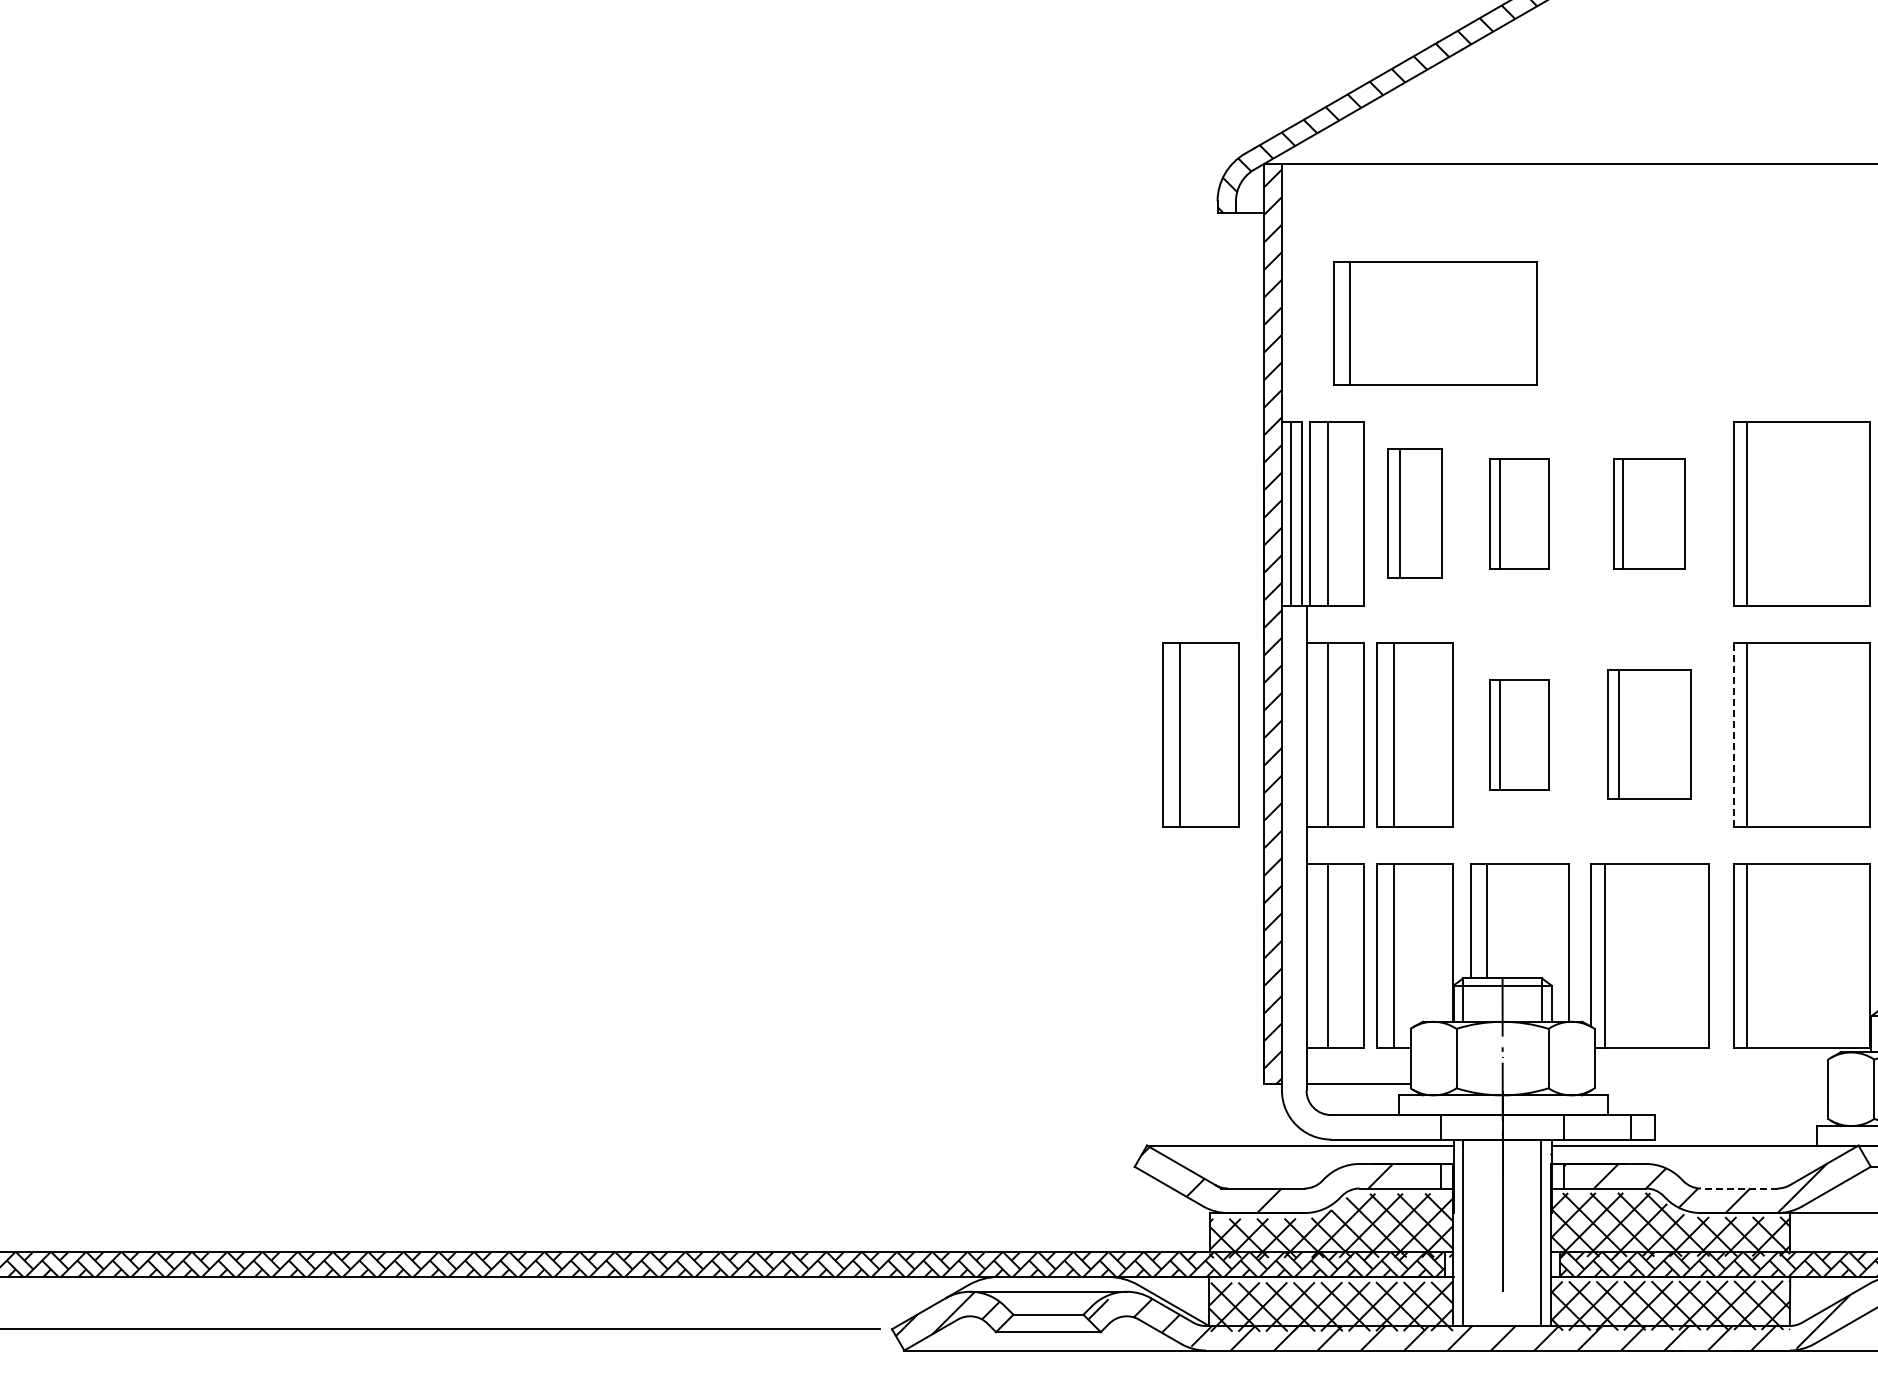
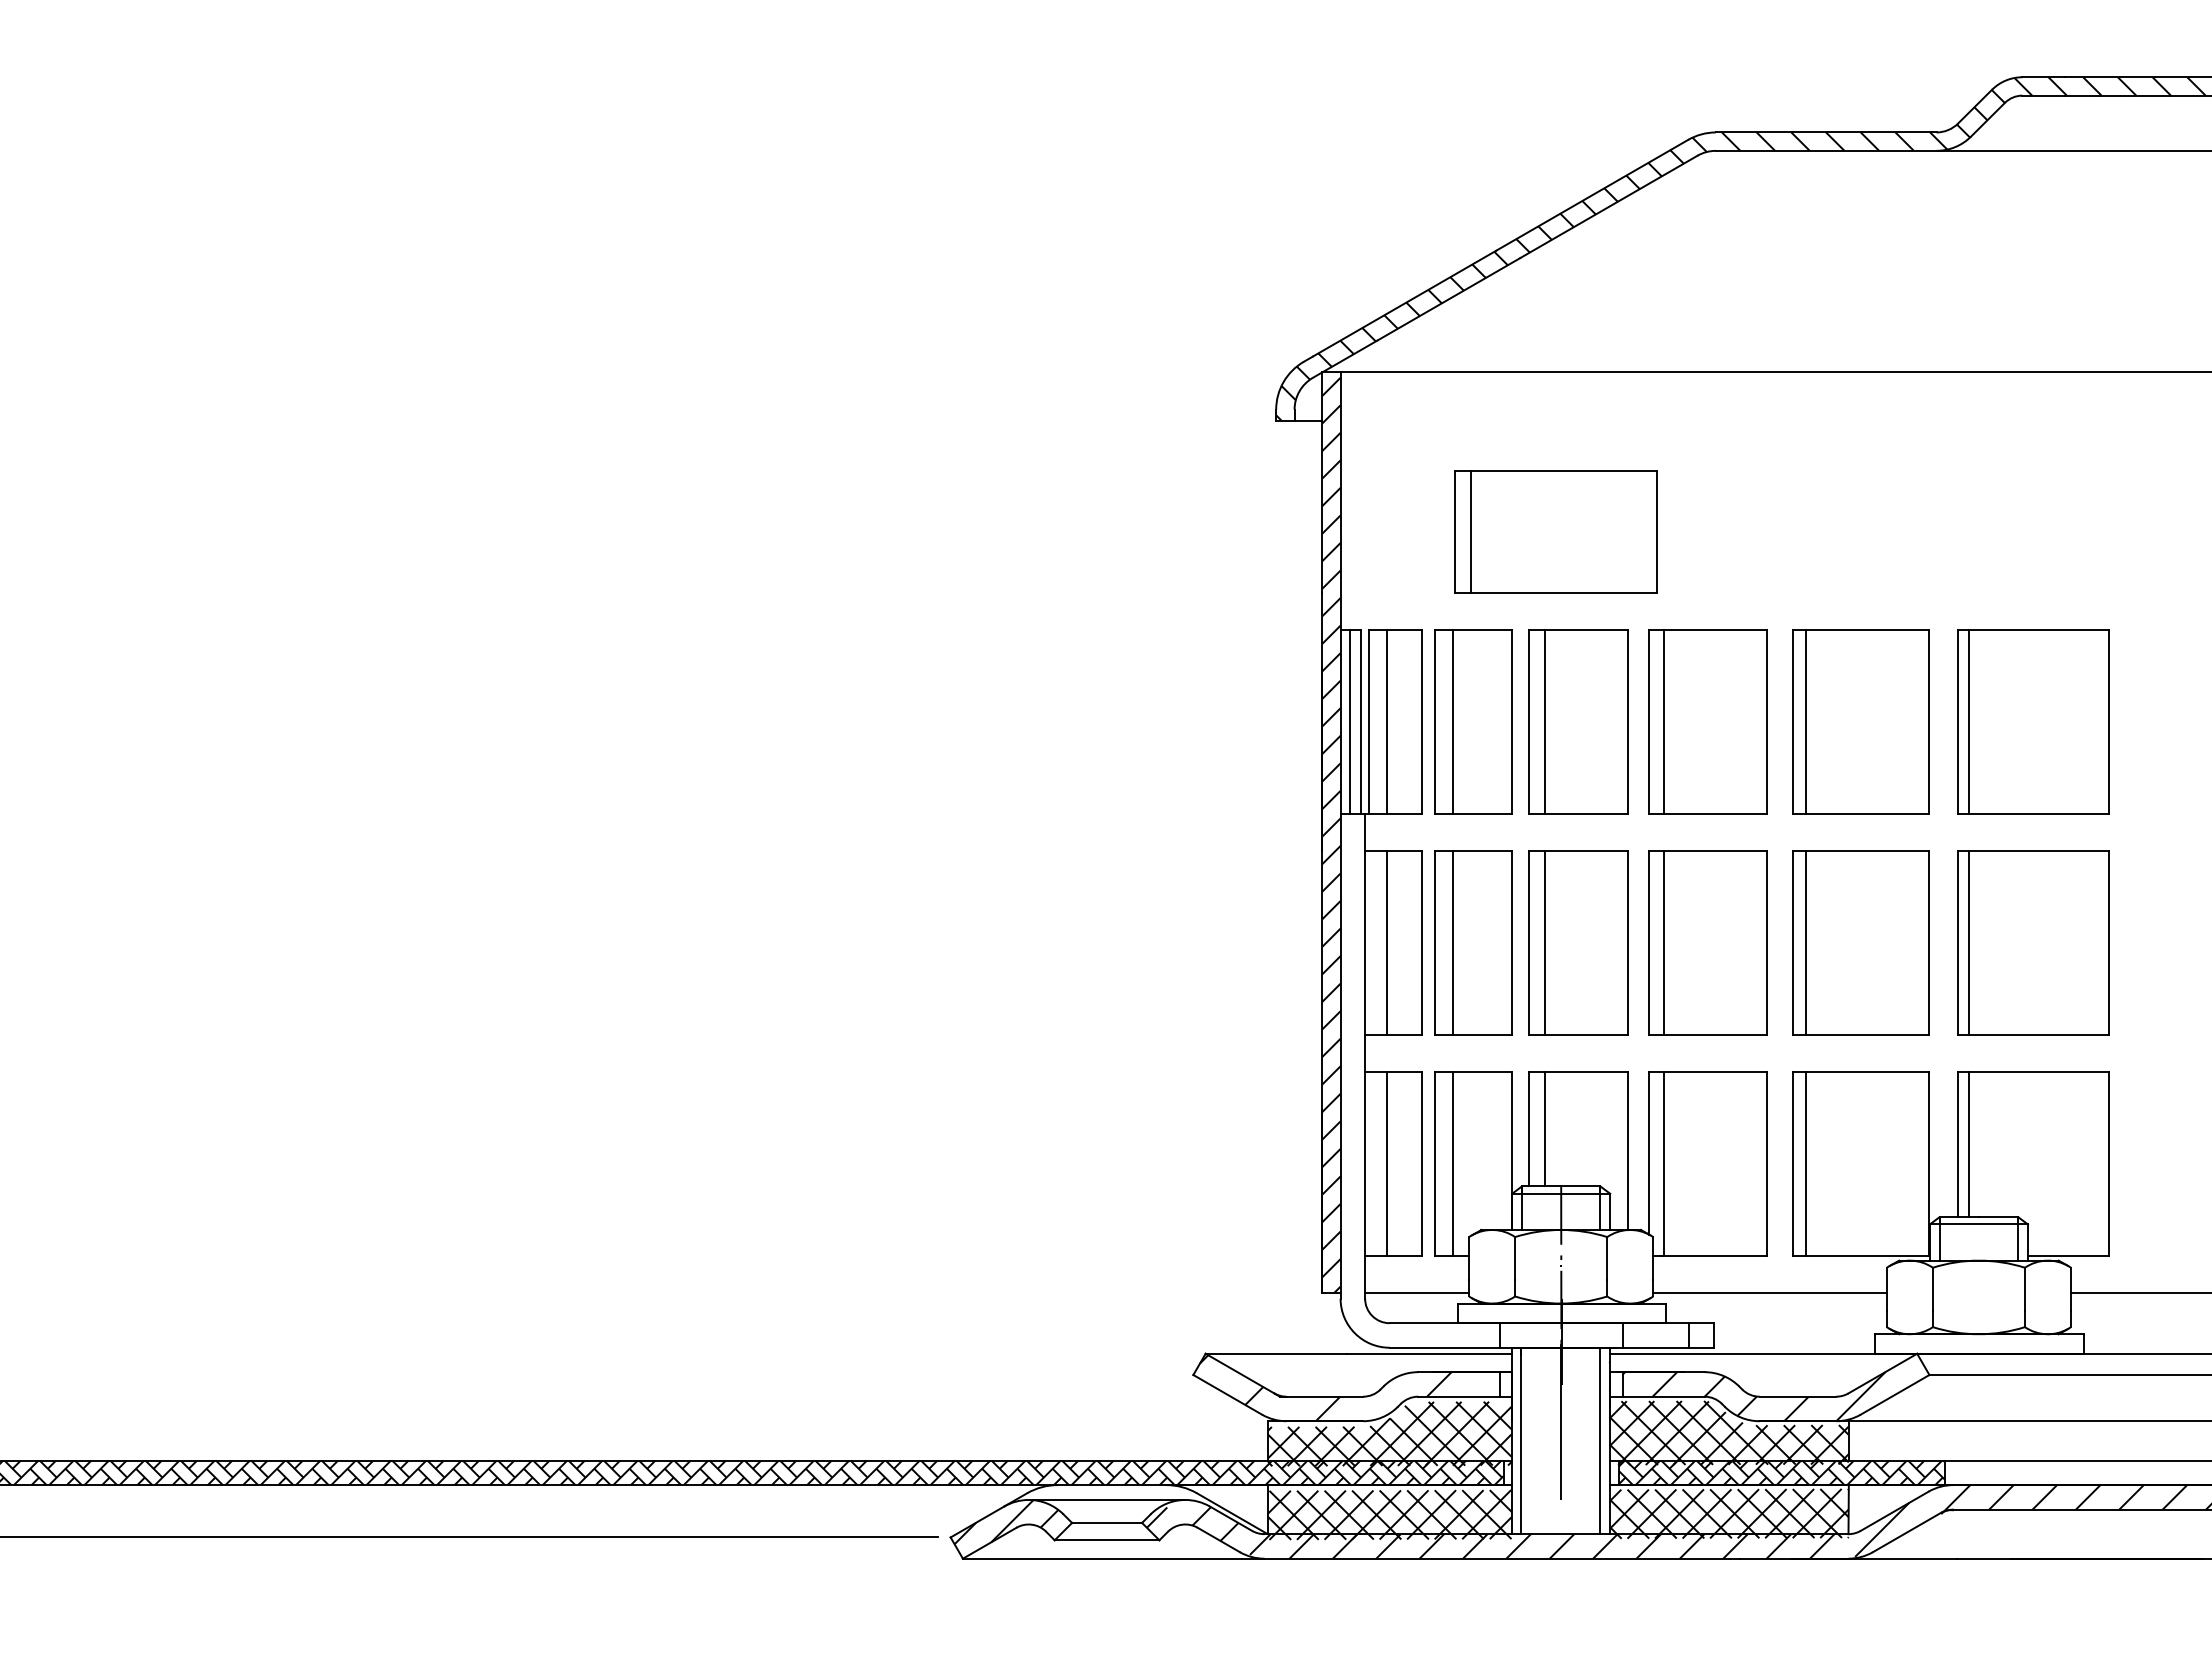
part: (1434, 323) -> (1555, 531), moved
part: (1414, 513) -> (1473, 721), size x1.43
part: (1519, 513) -> (1578, 721), size x1.67
part: (1648, 513) -> (1707, 721), size x1.67
part: (1200, 734) -> (1259, 942), removed
part: (1519, 734) -> (1578, 942), size x1.67
part: (1648, 734) -> (1707, 942), size x1.43
line: (1733, 734) -> (1792, 942), dashed -> solid
line: (1710, 1084) -> (1769, 1292), added
line: (1738, 1188) -> (1797, 1396), dashed -> solid

